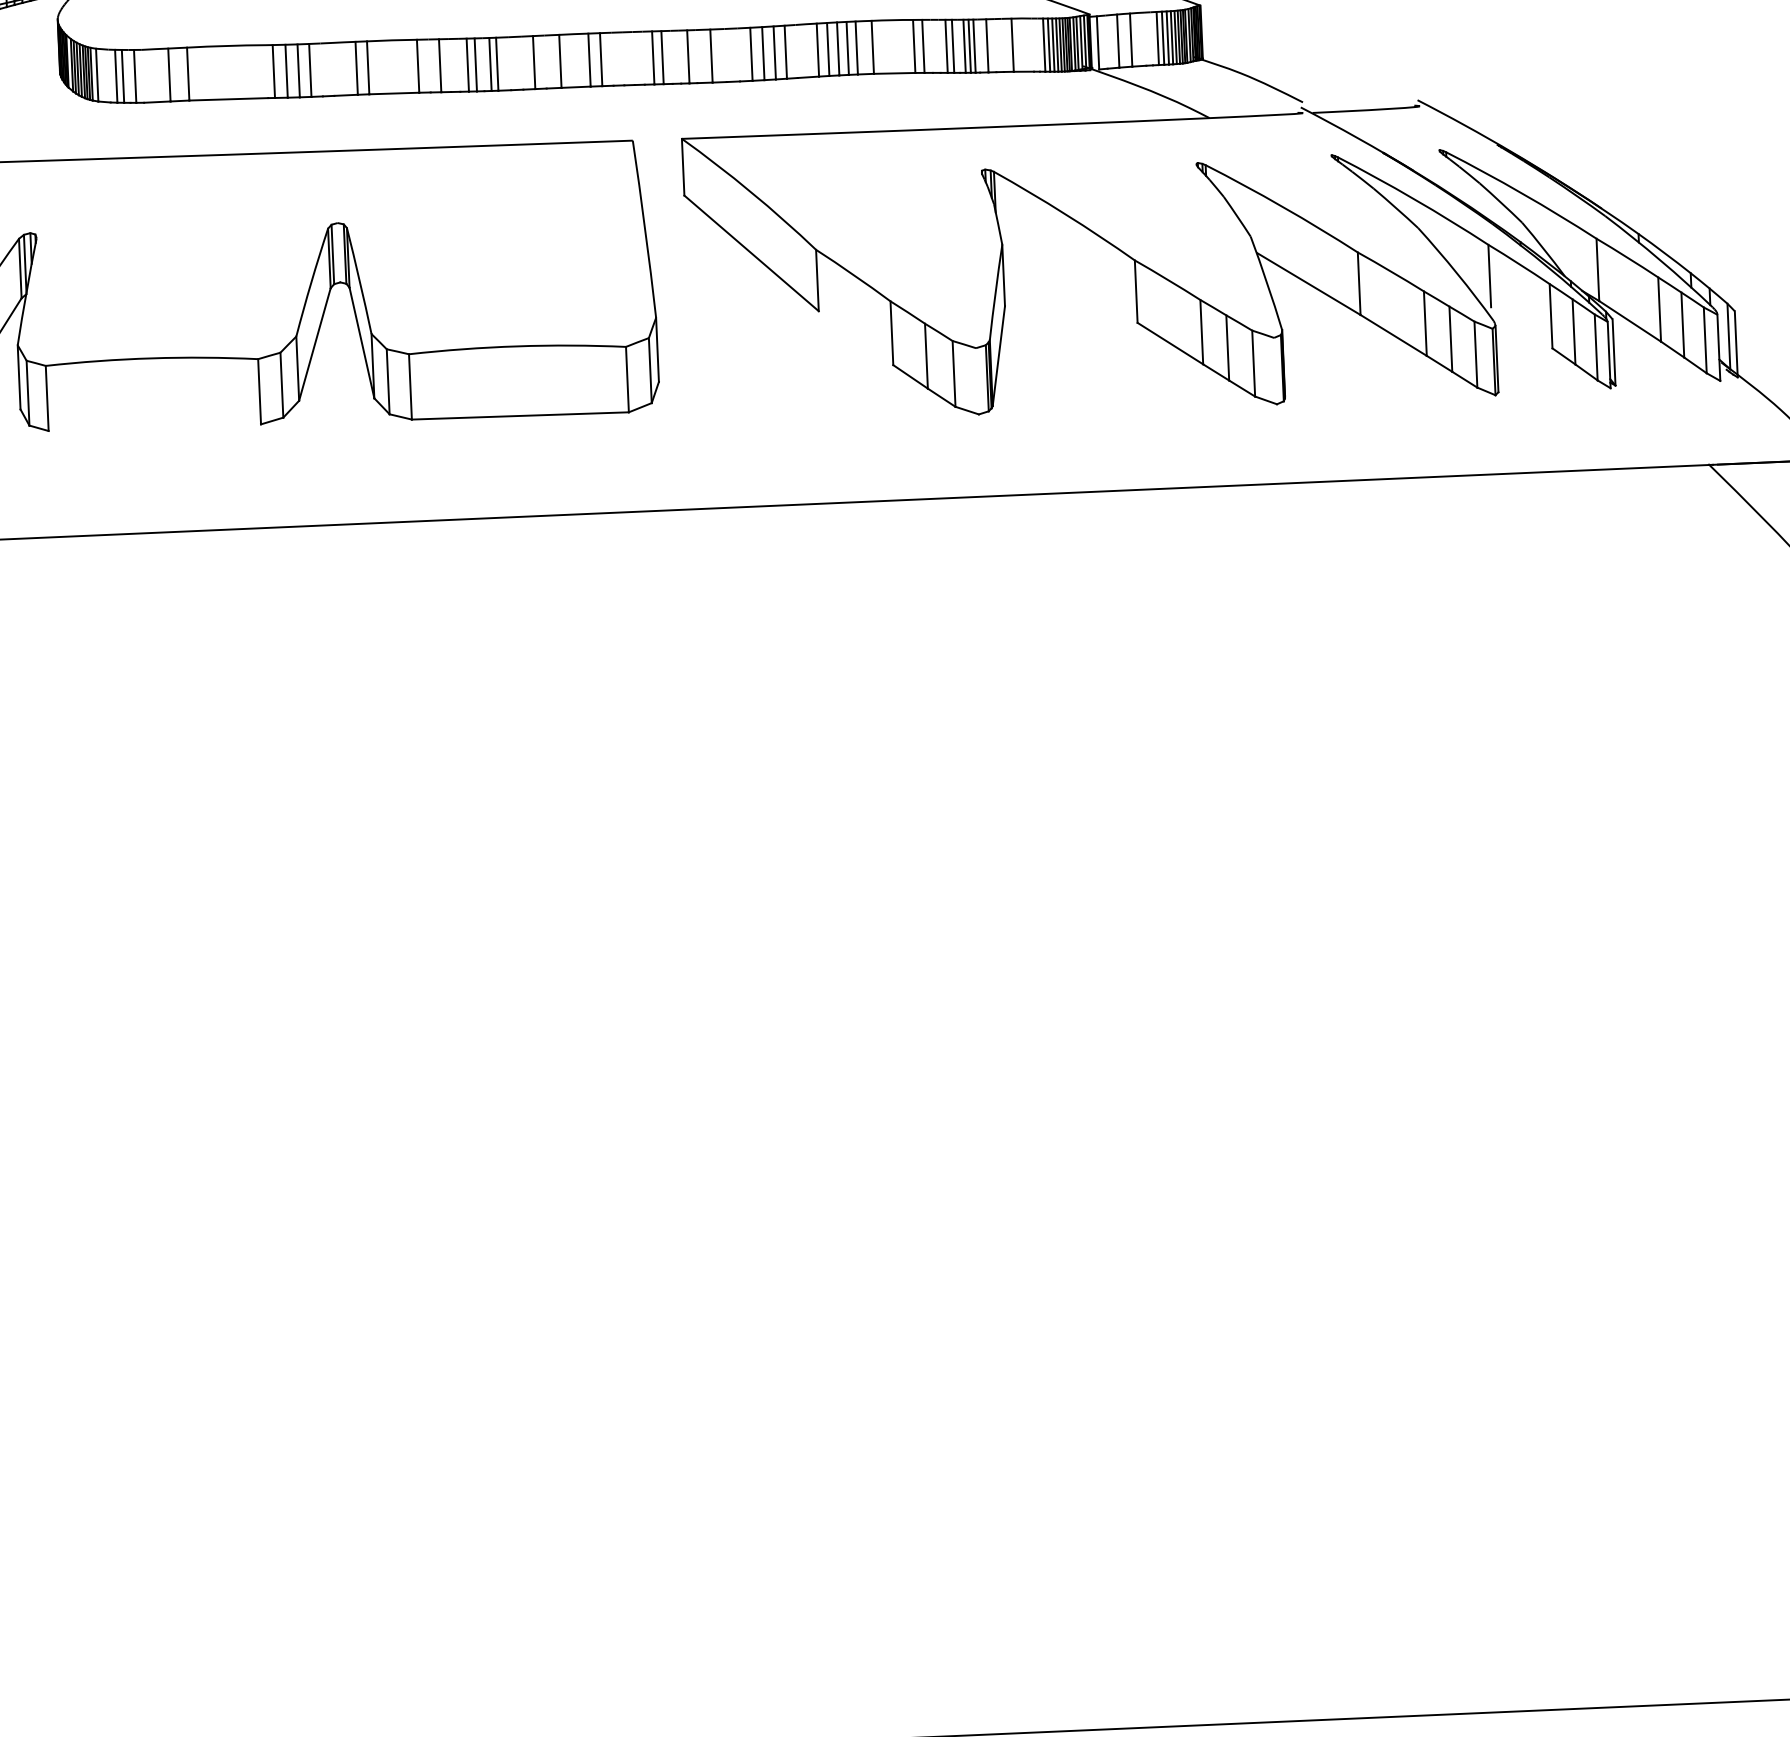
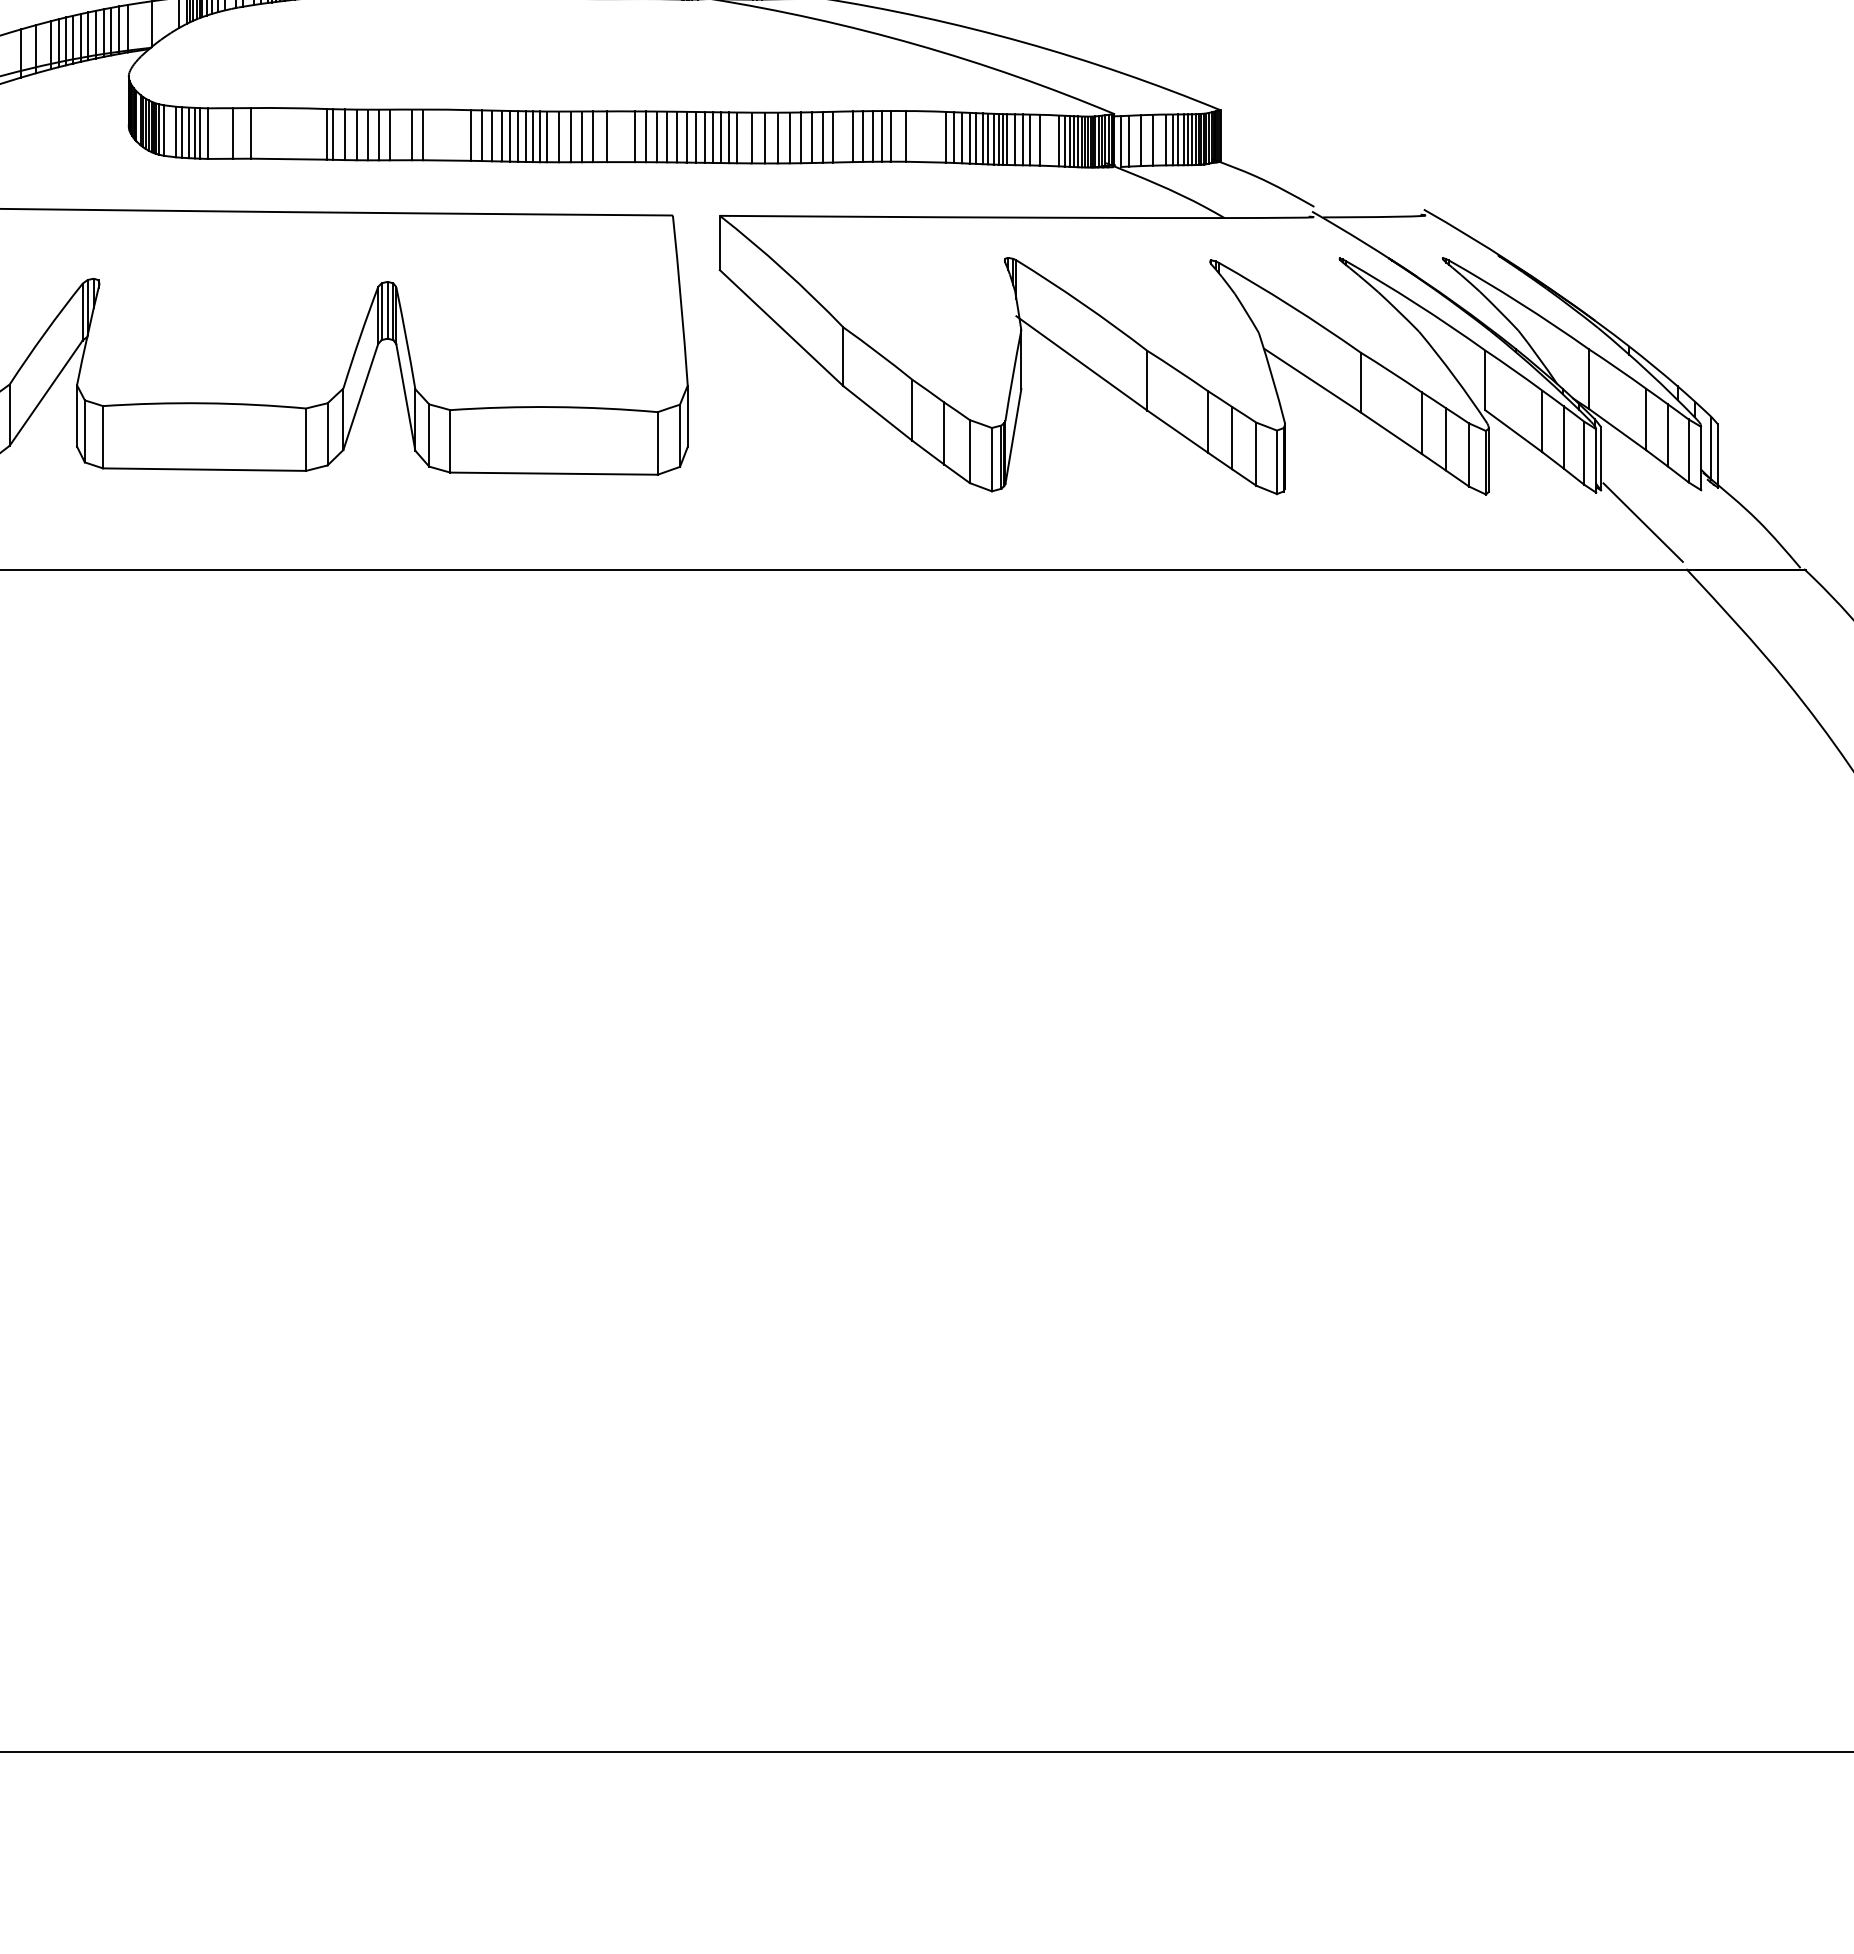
line: (1145, 38) -> (1166, 139), added
line: (1151, 38) -> (1172, 139), added
line: (1106, 41) -> (1129, 140), added
line: (1003, 44) -> (1030, 139), added
line: (1032, 44) -> (1058, 140), added
line: (1038, 44) -> (1064, 140), added
line: (931, 45) -> (962, 137), added
line: (939, 45) -> (969, 137), added
line: (959, 45) -> (988, 138), added
line: (979, 45) -> (1007, 139), added
line: (994, 45) -> (1022, 139), added
line: (797, 50) -> (833, 136), added
line: (726, 54) -> (765, 137), added
line: (738, 54) -> (777, 137), added
line: (680, 56) -> (721, 137), added
line: (696, 56) -> (737, 137), added
line: (634, 57) -> (677, 136), added
line: (643, 57) -> (686, 136), added
line: (671, 57) -> (713, 137), added
line: (612, 58) -> (656, 136), added
line: (623, 58) -> (667, 136), added
line: (545, 61) -> (592, 136), added
line: (522, 62) -> (570, 136), added
line: (509, 63) -> (558, 136), added
line: (450, 64) -> (501, 135), added
line: (483, 64) -> (533, 136), added
line: (429, 65) -> (481, 135), added
line: (459, 65) -> (510, 136), added
line: (332, 68) -> (389, 134), added
line: (321, 69) -> (378, 134), added
line: (267, 71) -> (326, 134), added
line: (109, 75) -> (175, 131), added
line: (128, 75) -> (194, 132), added
line: (142, 76) -> (207, 133), added
line: (338, 251) -> (387, 309), added
line: (1066, 276) -> (1081, 363), added
line: (1521, 328) -> (1513, 431), added
line: (855, 338) -> (877, 413), added
line: (1276, 371) -> (1277, 462), added
line: (976, 381) -> (991, 459), added
line: (1660, 417) -> (1642, 522), added
line: (154, 427) -> (204, 469), added

